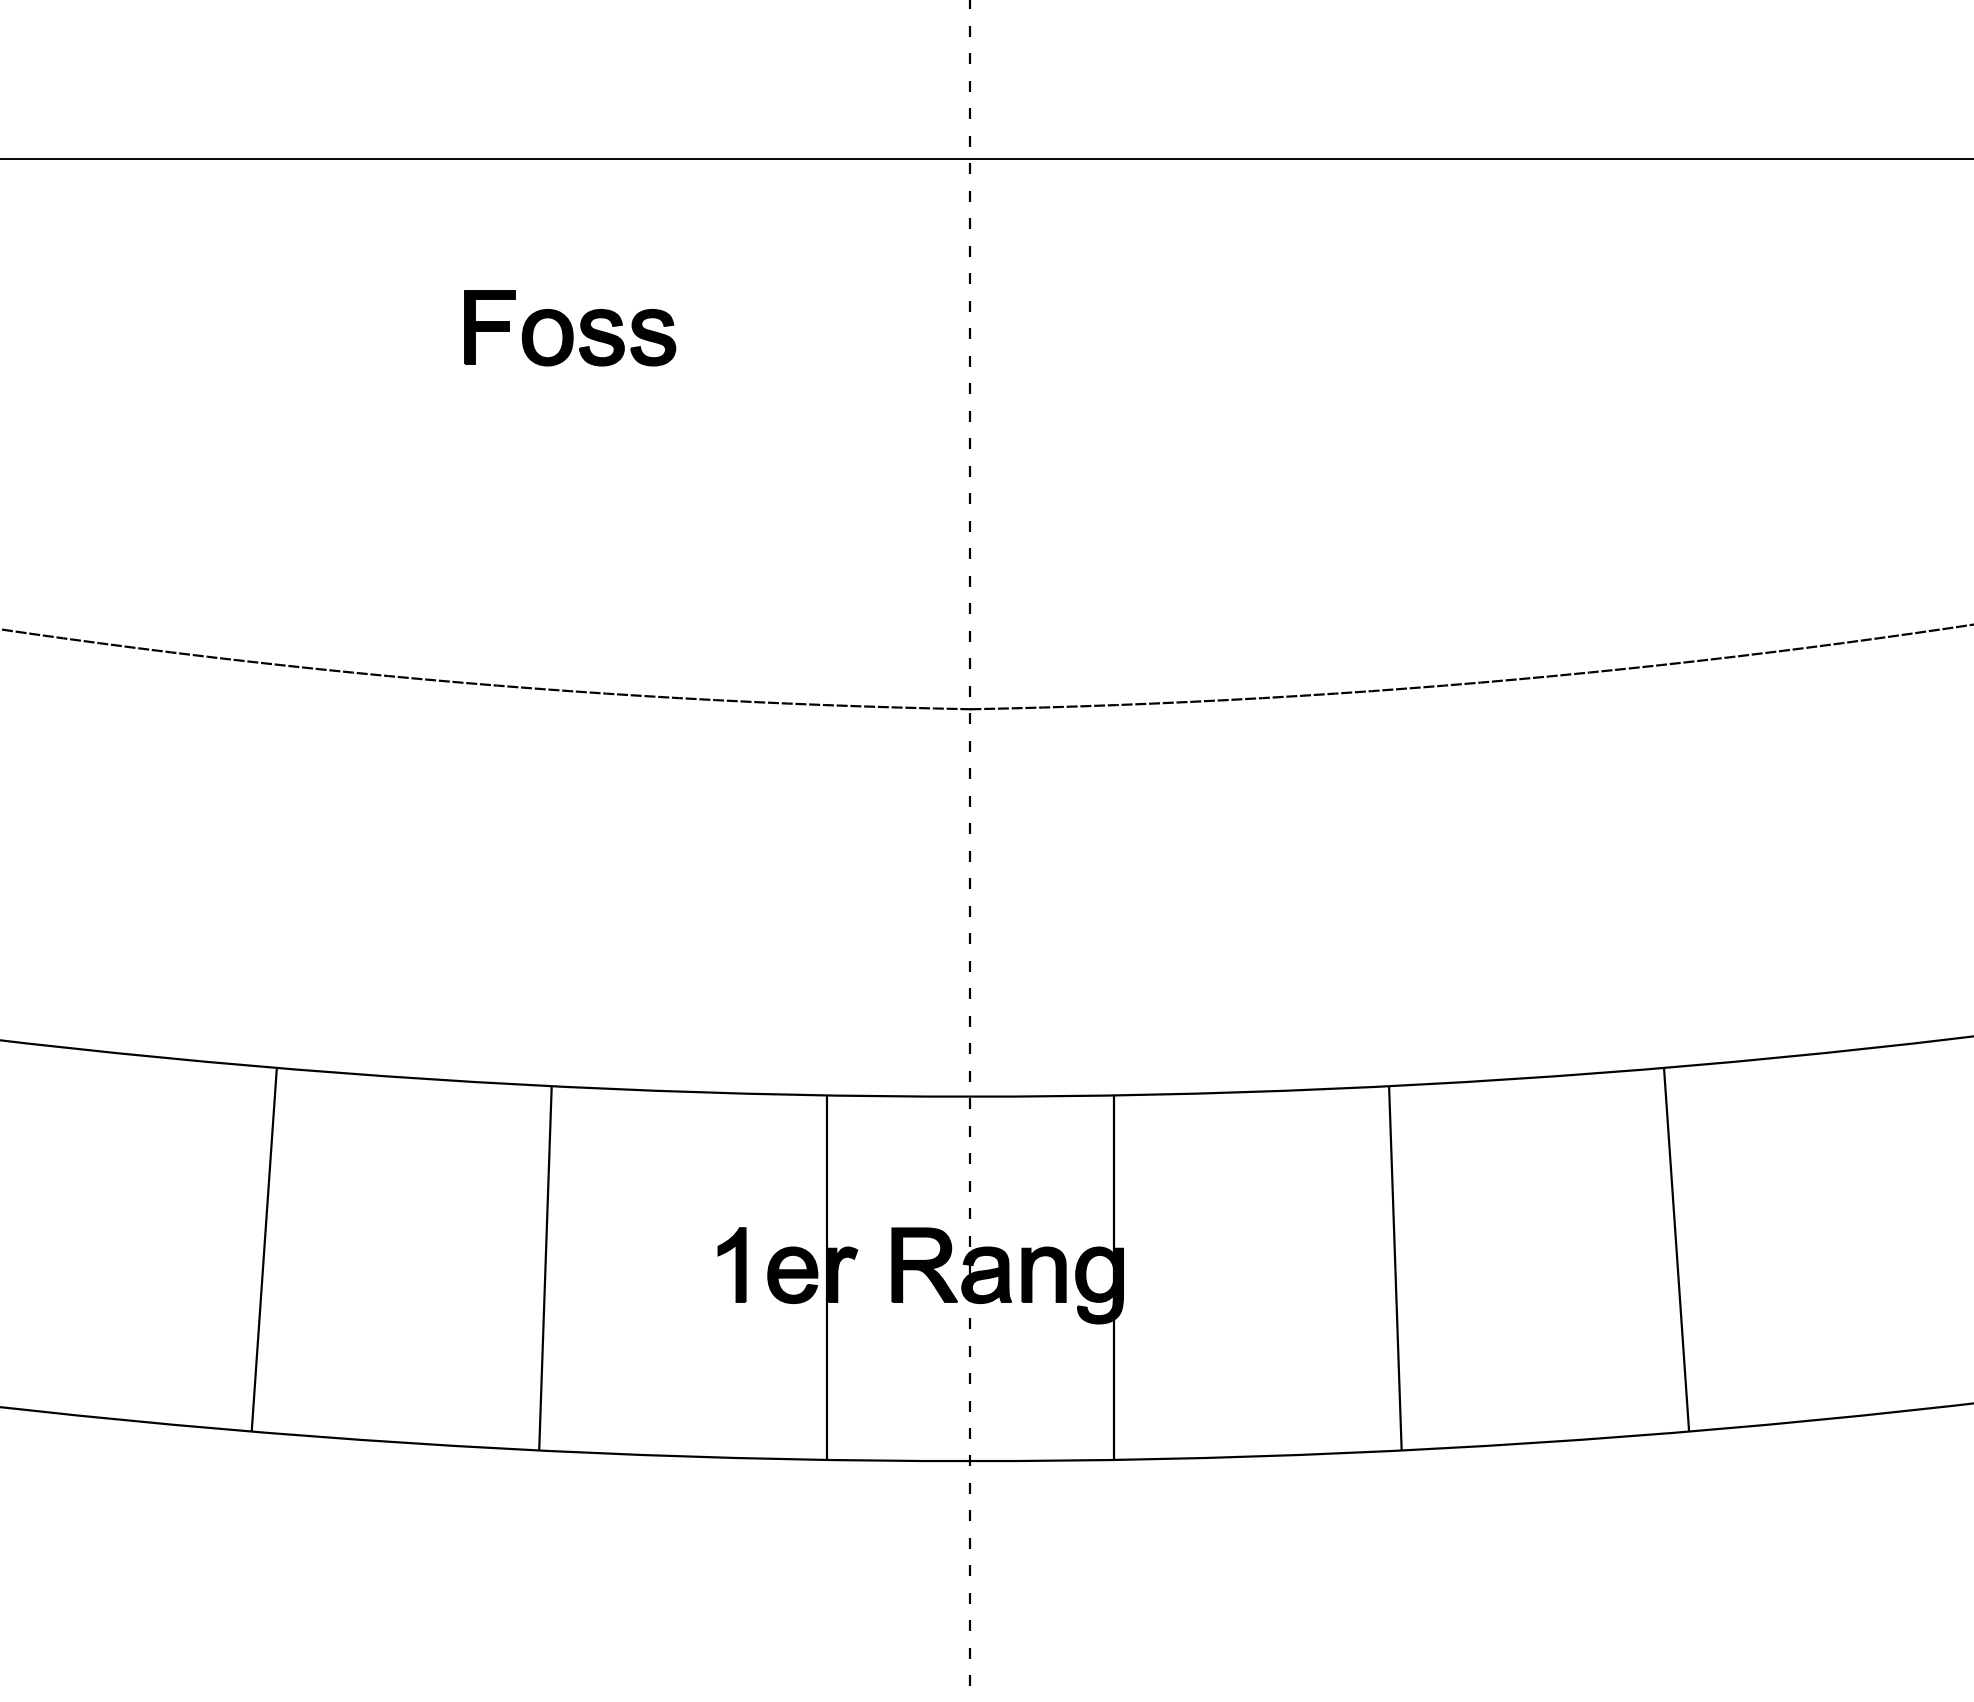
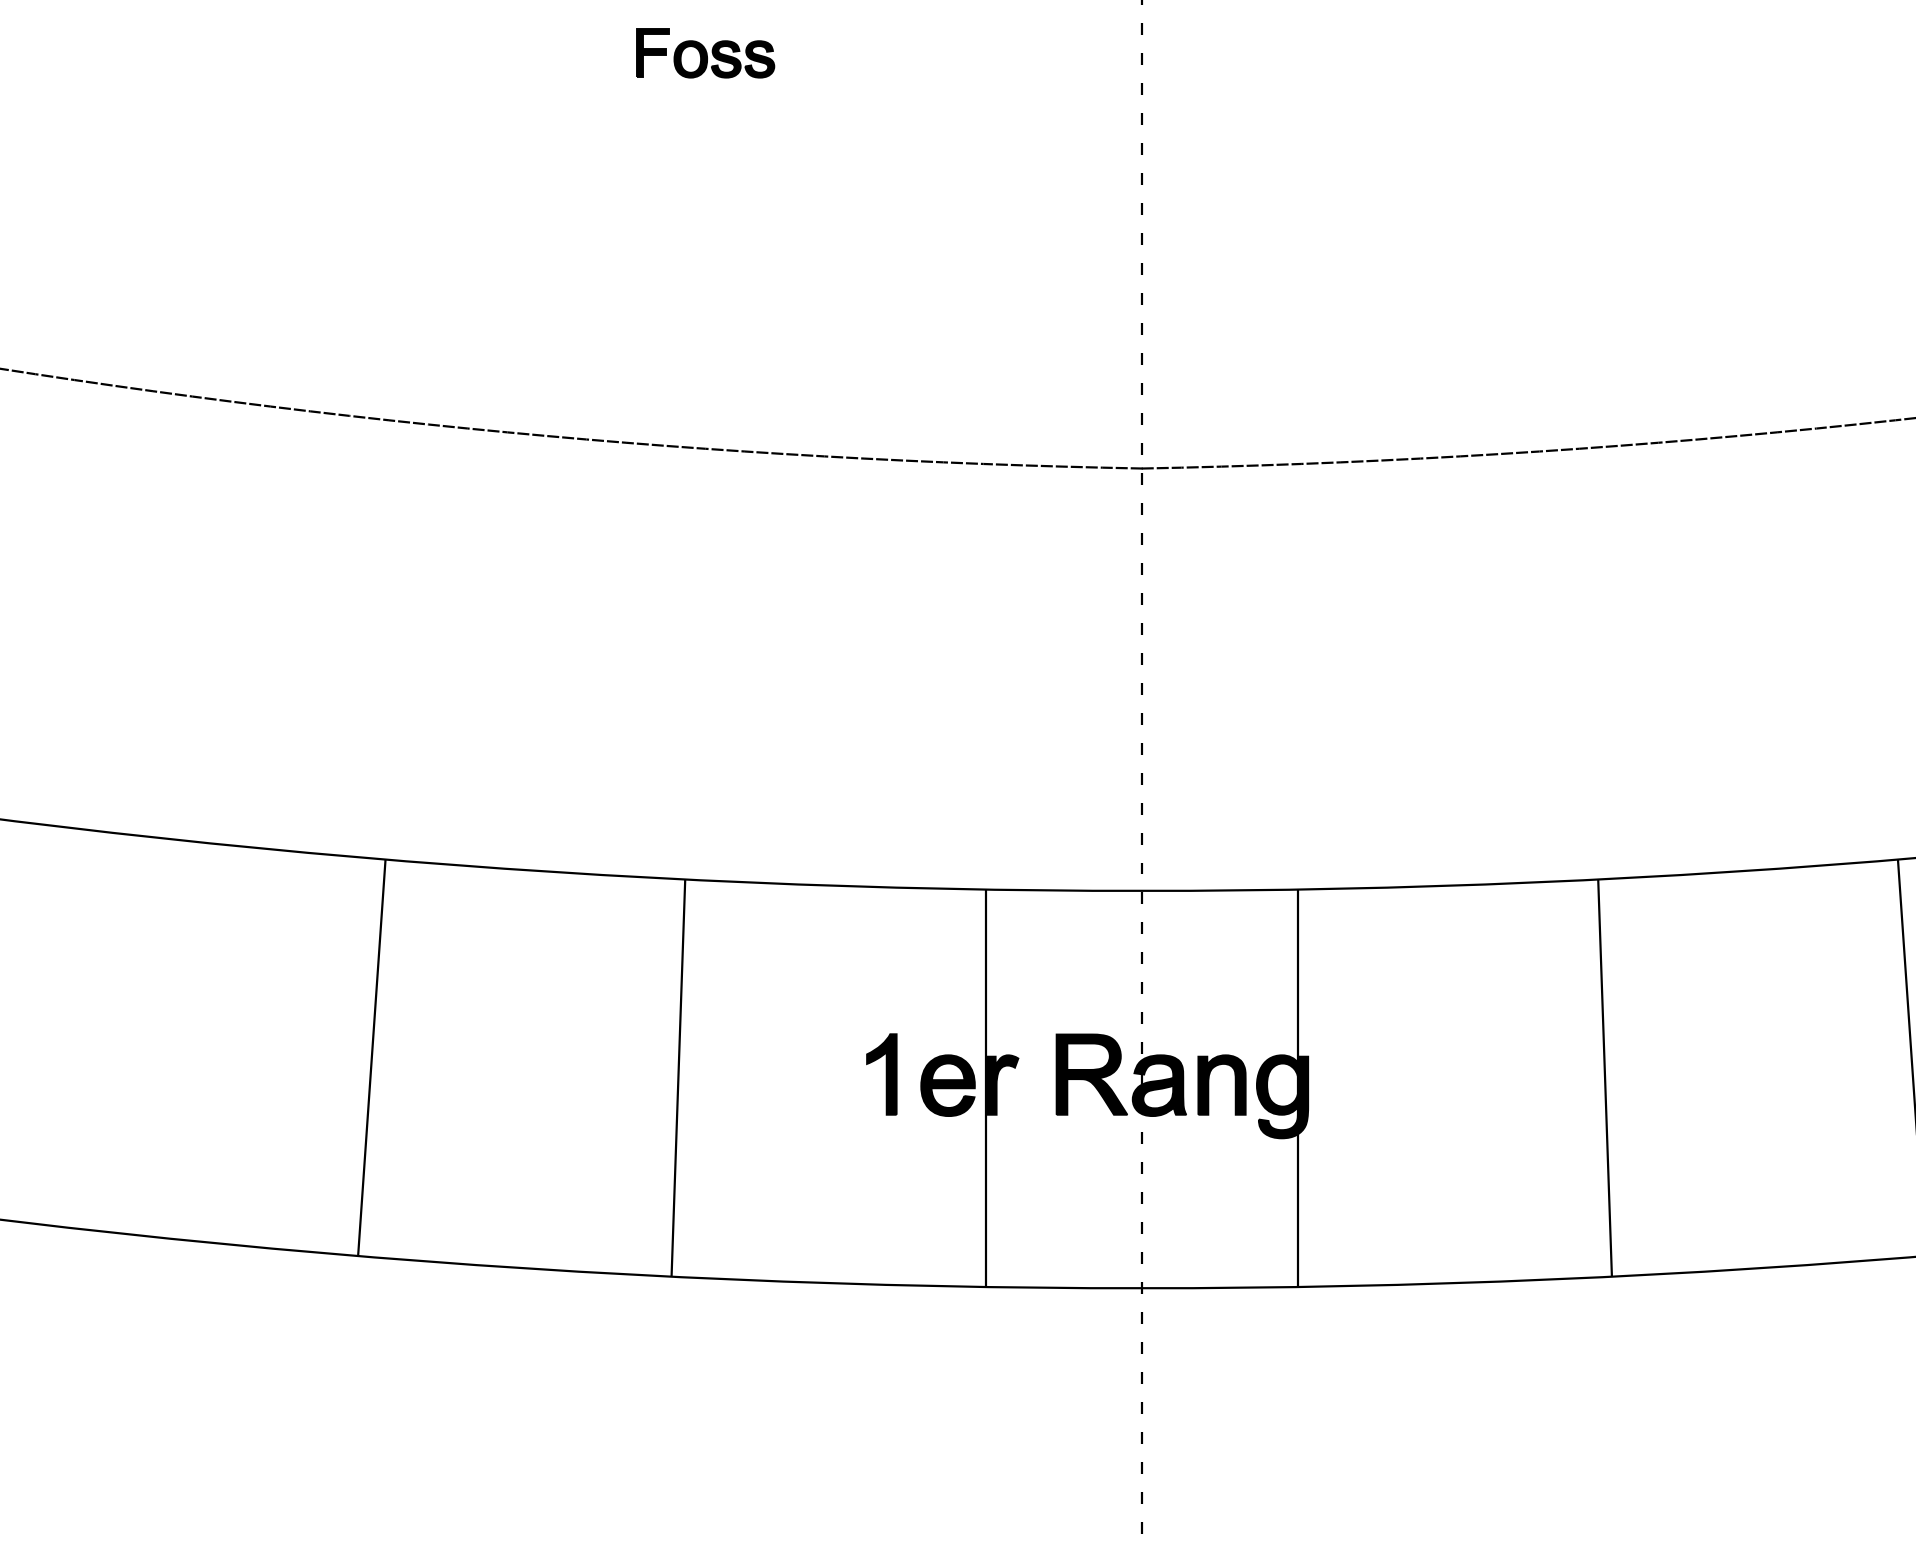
part: (570, 328) -> (705, 53), size x0.6

